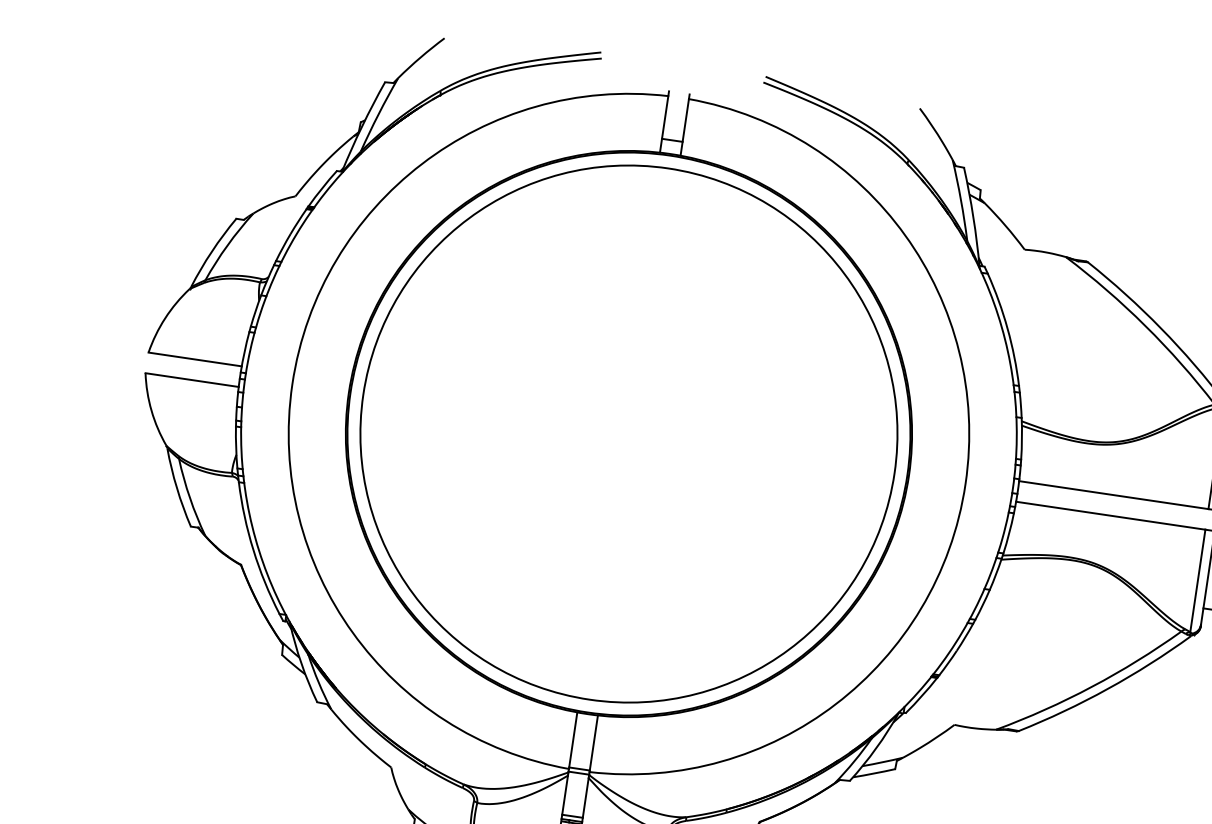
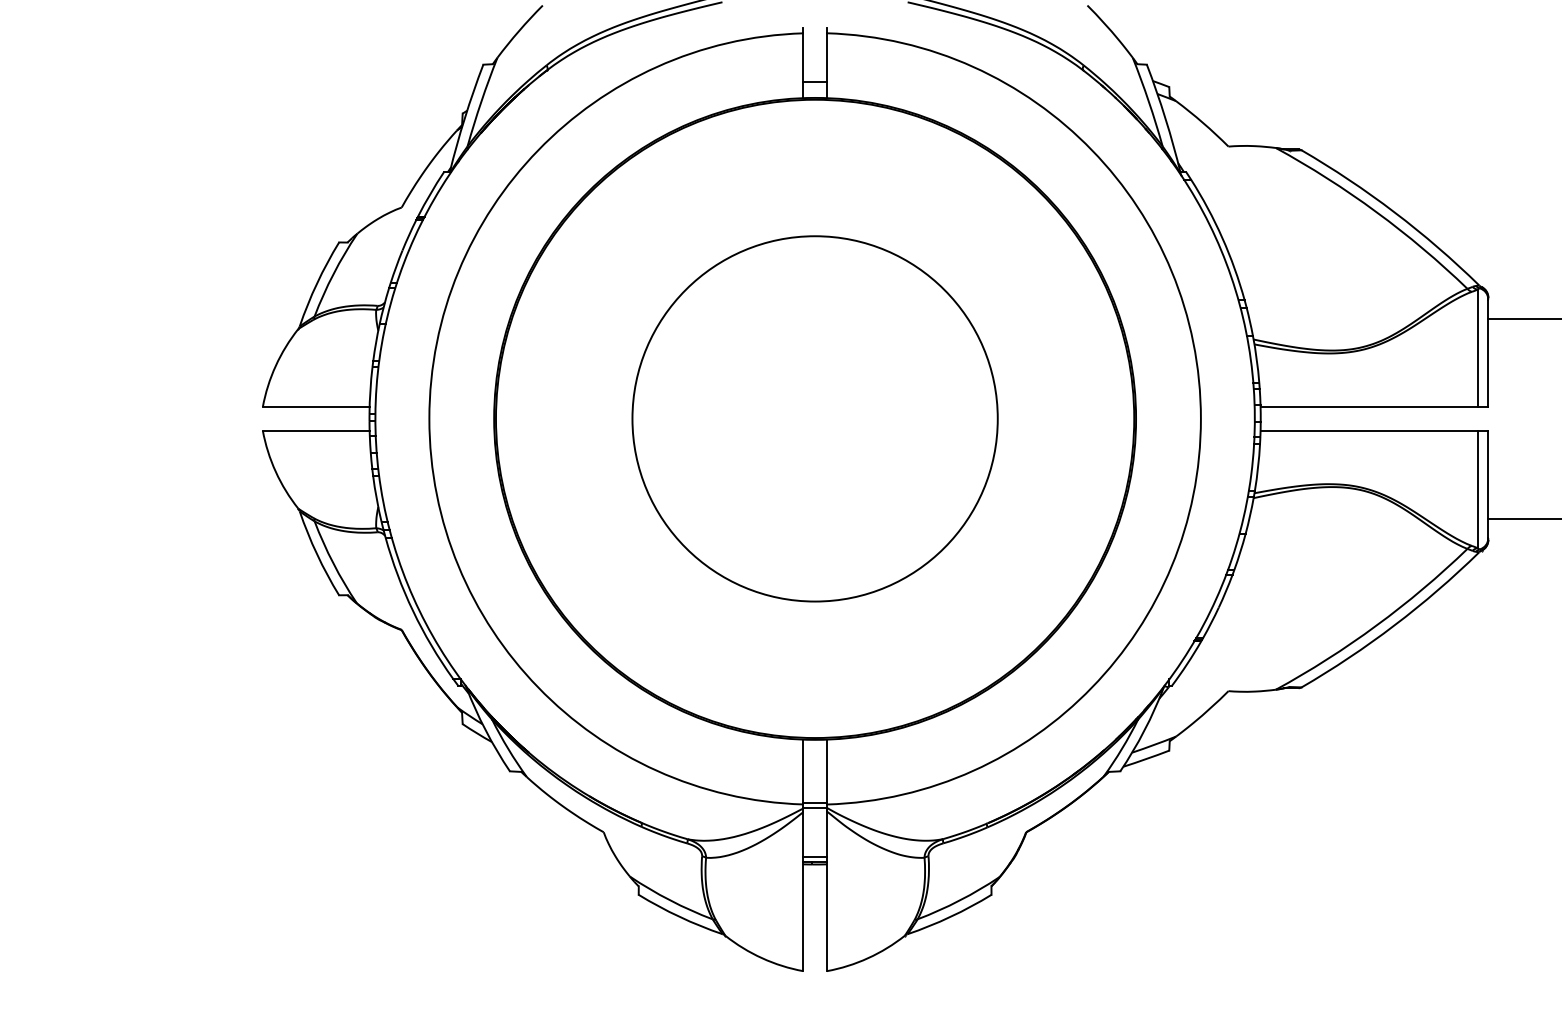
circle: (628, 433) -> (814, 418), size x0.6

